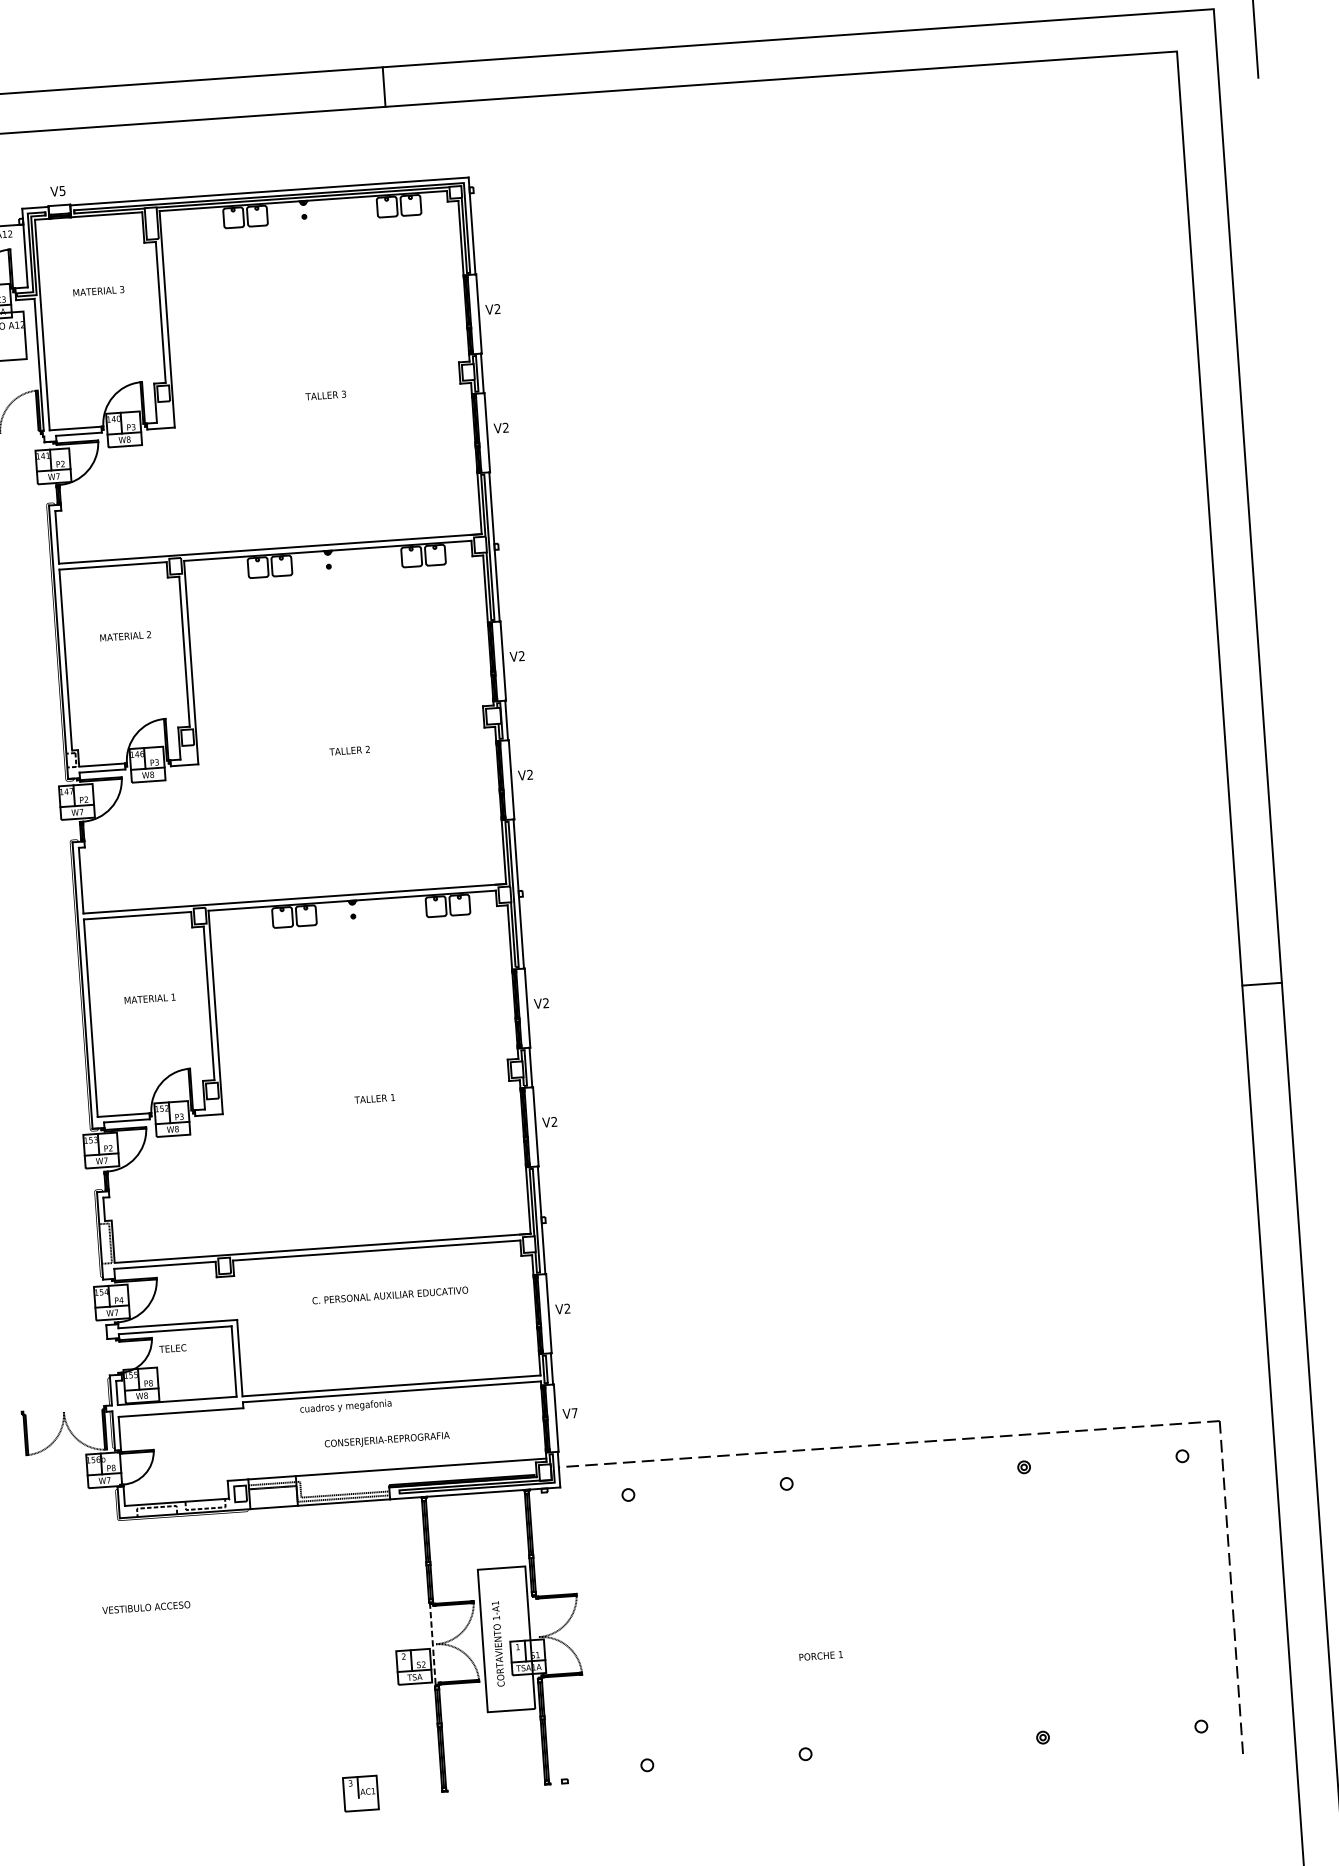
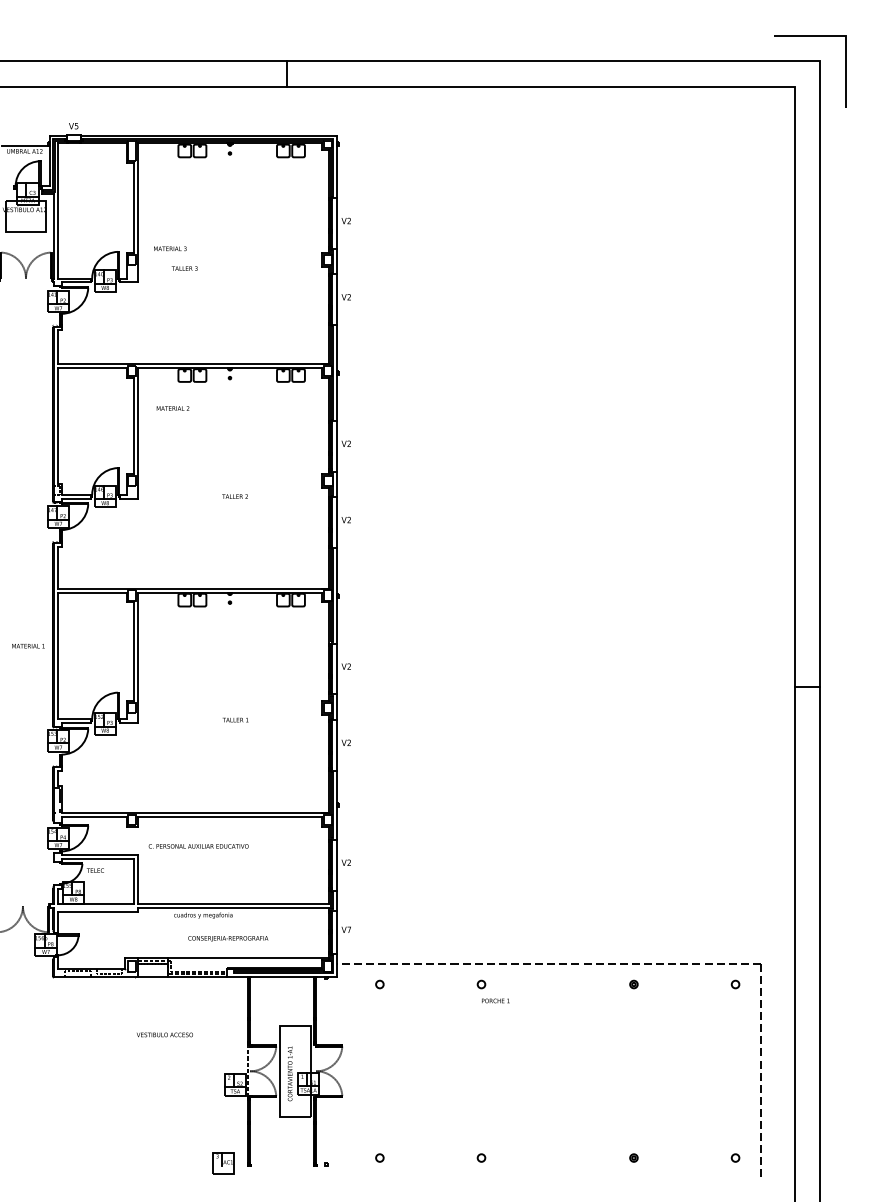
text: (99, 290) -> (170, 248), moved
text: (325, 395) -> (184, 268), moved
text: (124, 636) -> (172, 408), moved
text: (150, 999) -> (28, 646), moved
text: (390, 1295) -> (198, 846), moved
text: (145, 1606) -> (164, 1034), moved
text: (820, 1655) -> (495, 1000), moved
part: (360, 1793) -> (223, 1163), moved

